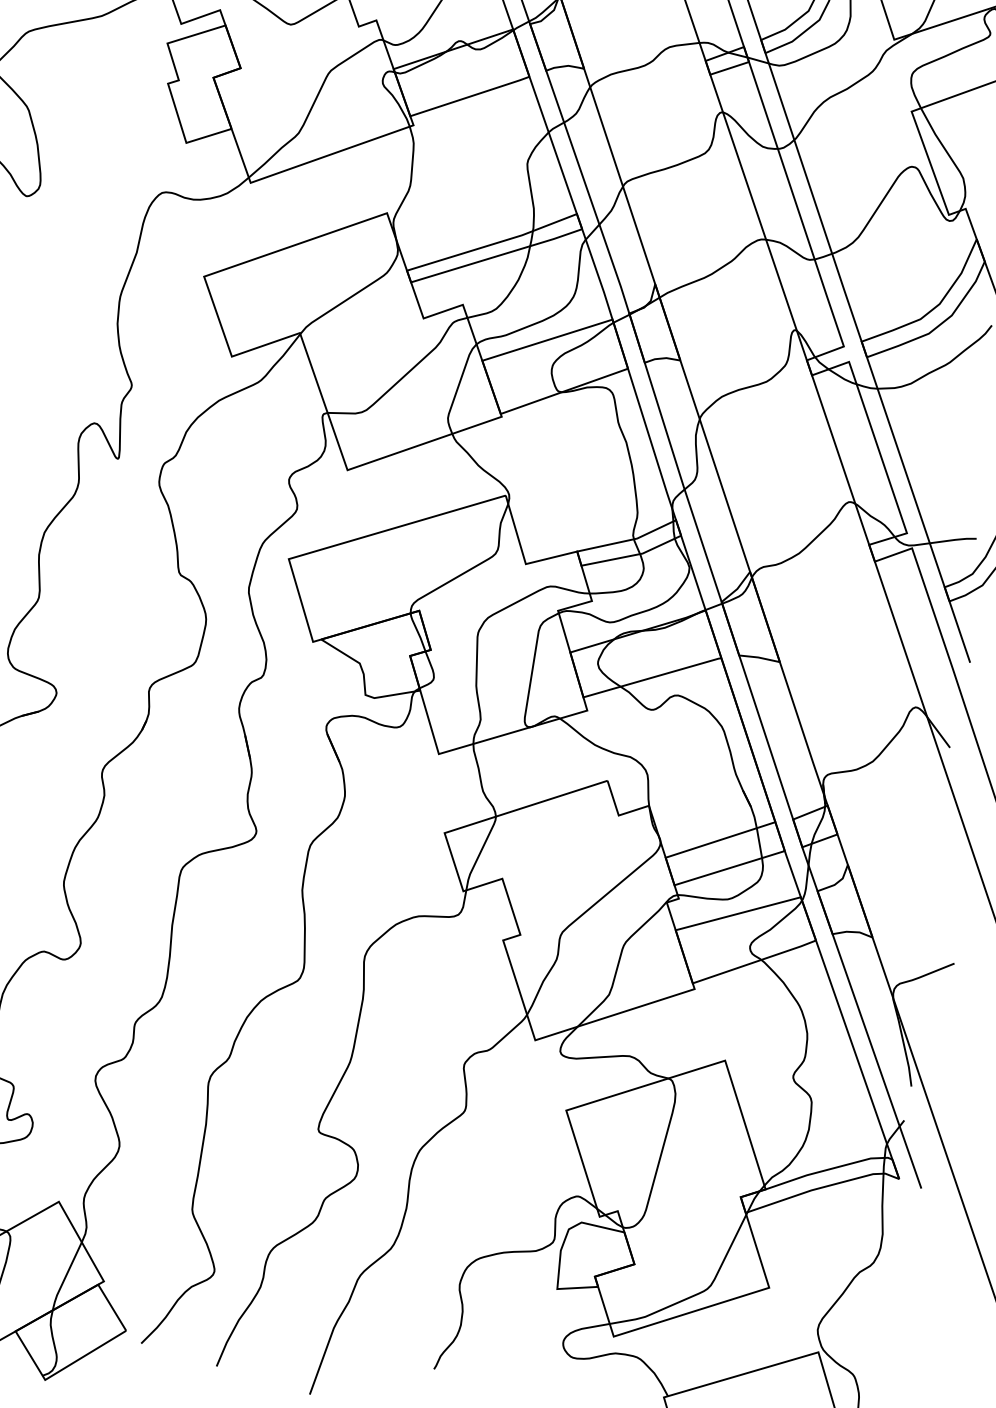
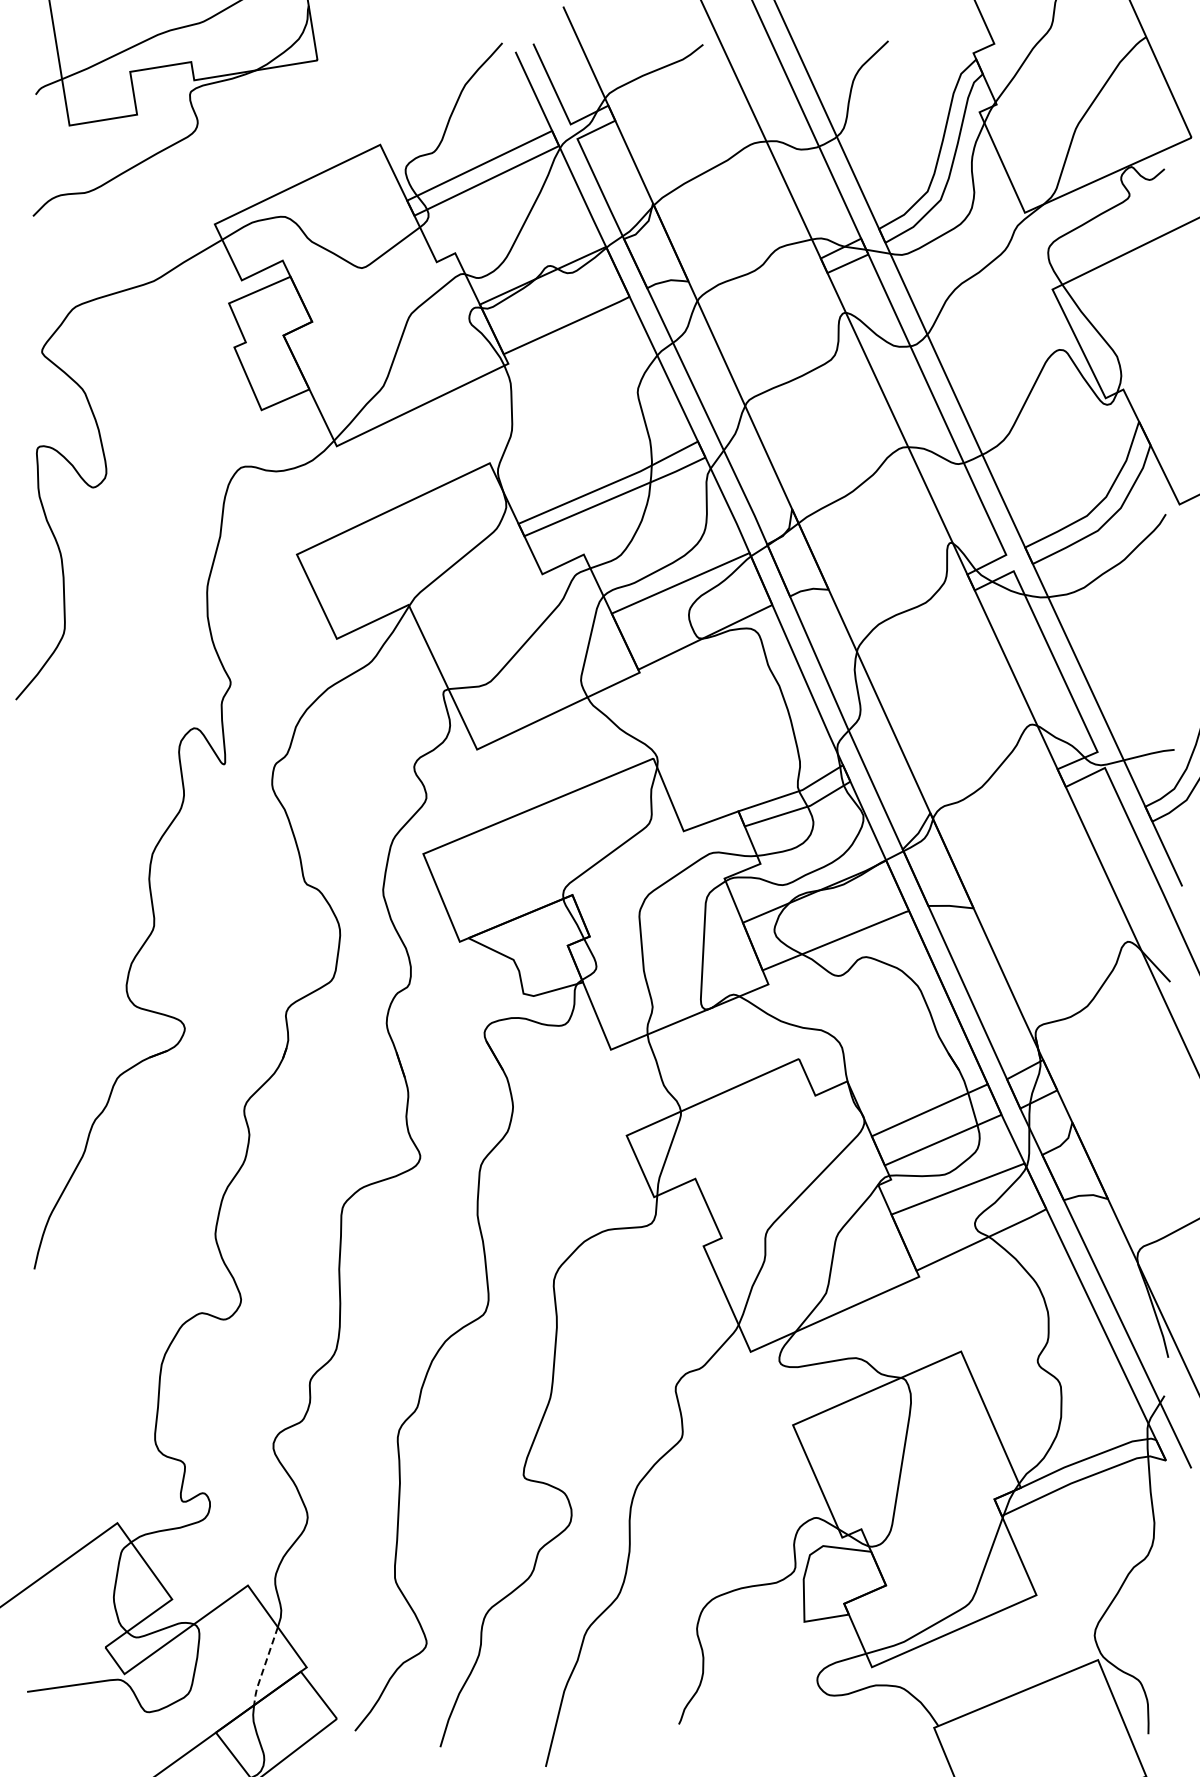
line: (65, 1277) -> (264, 1667), solid -> dashed

